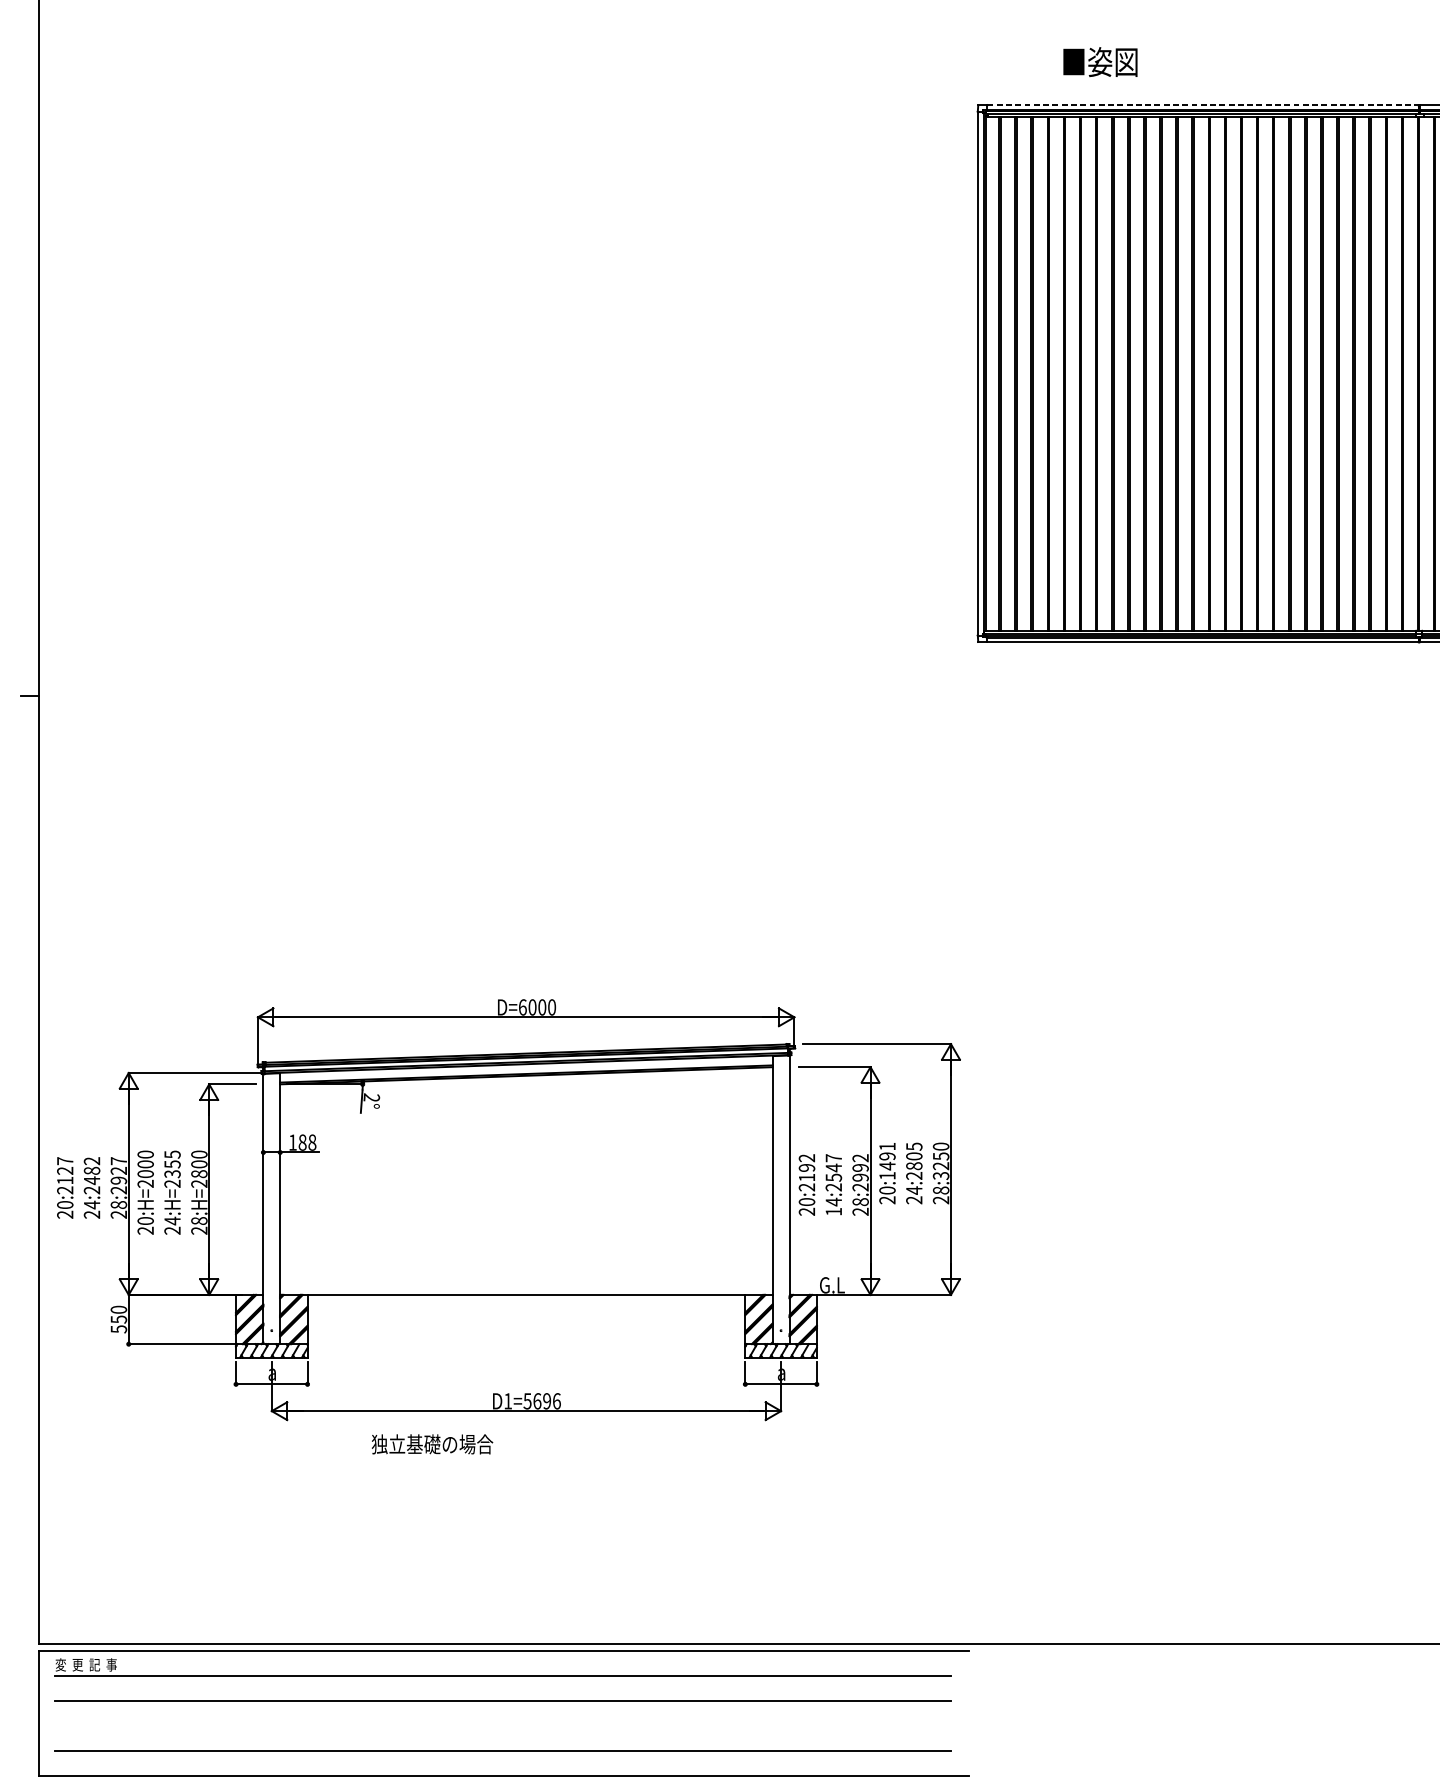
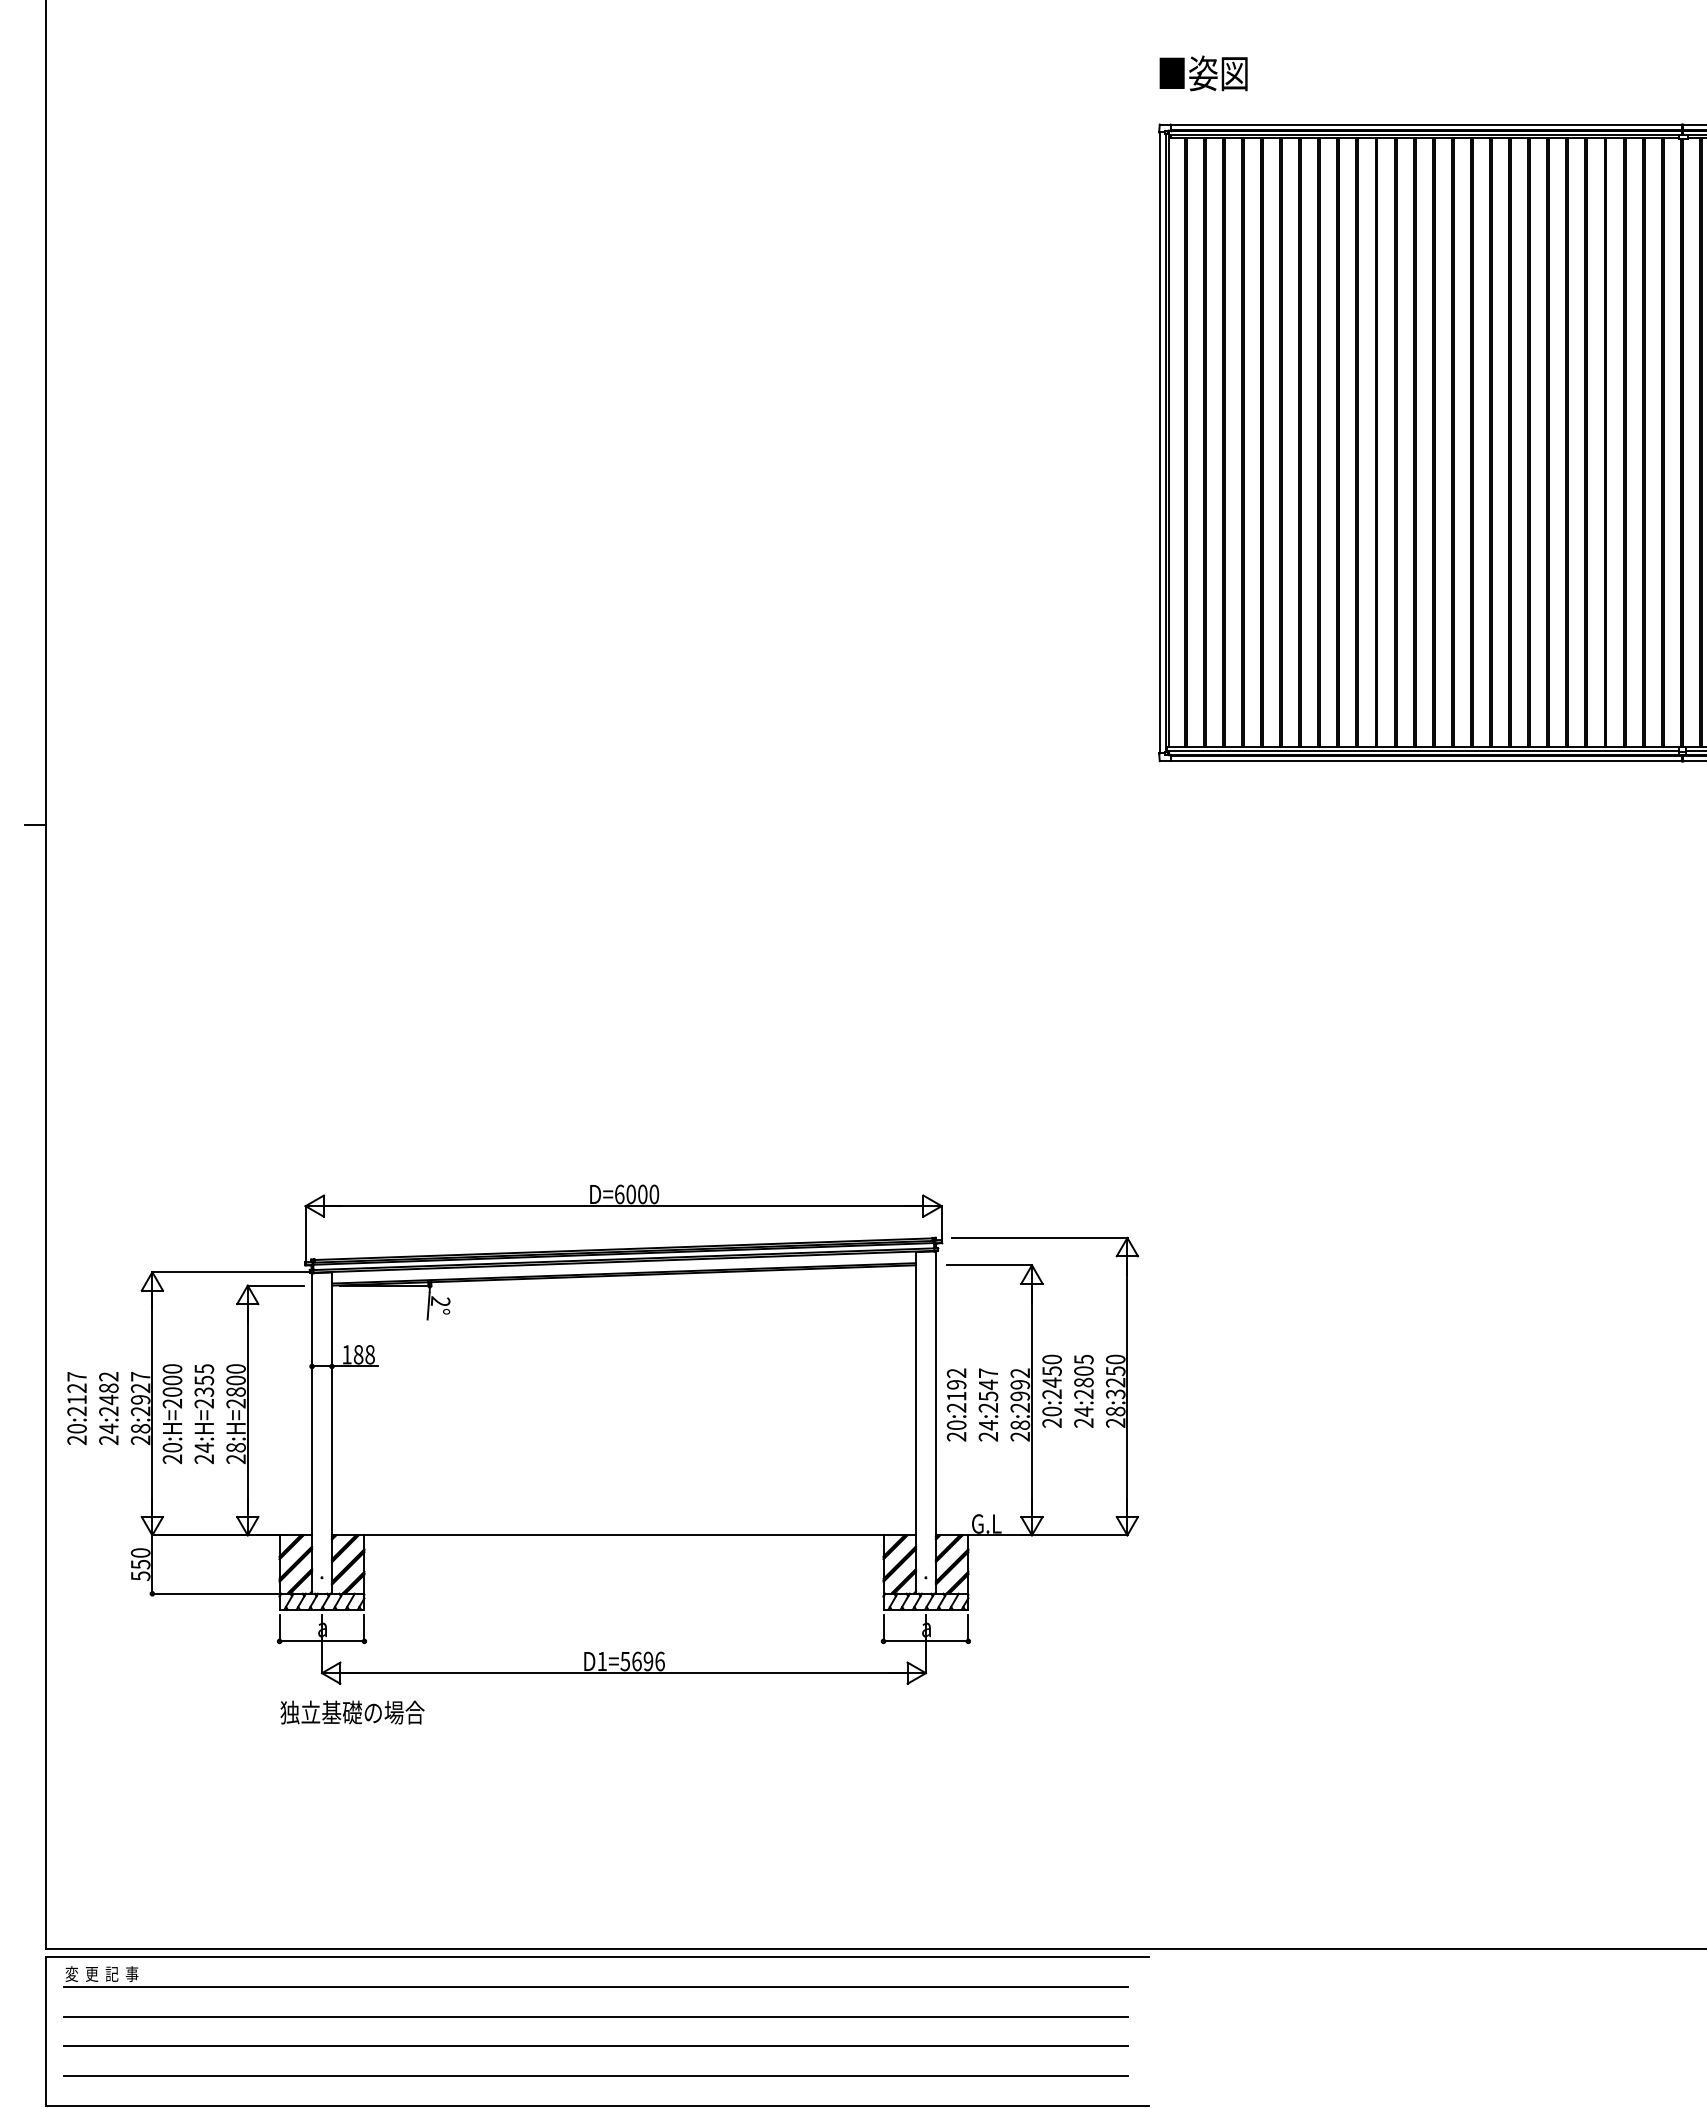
text: (1100, 62) -> (1203, 73), moved
line: (1203, 105) -> (1426, 124), dashed -> solid
text: (886, 1160) -> (1051, 1376), 20:1491 -> 20:2450
text: (833, 1211) -> (987, 1436), 14:2547 -> 24:2547
text: (432, 1444) -> (352, 1712), moved
line: (502, 1725) -> (595, 2046), added

